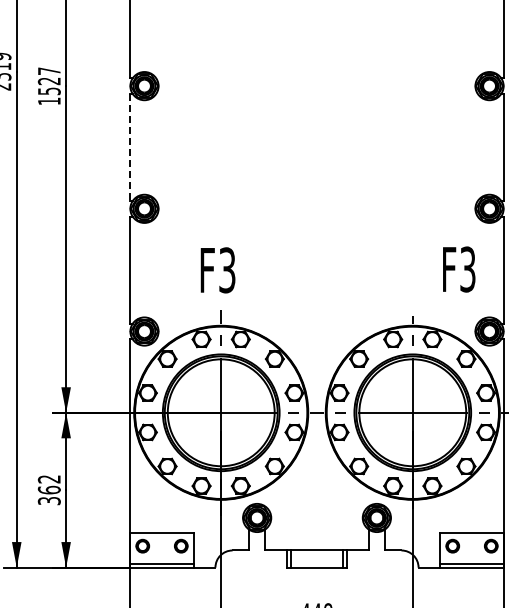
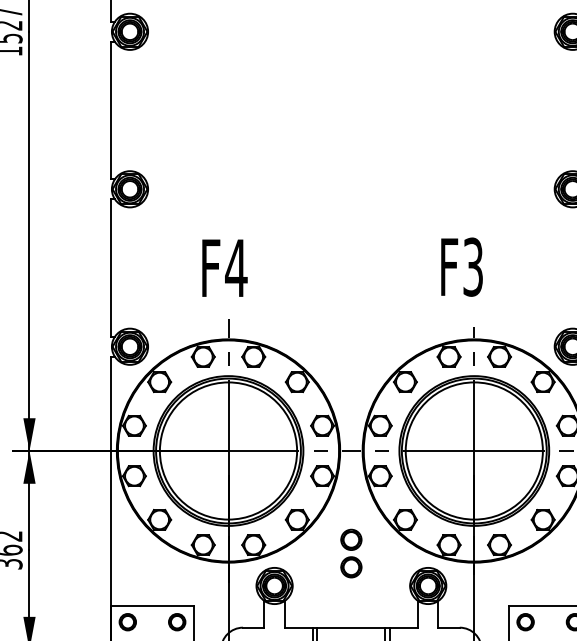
line: (129, 147) -> (110, 110), dashed -> solid
text: (459, 269) -> (462, 267), moved
text: (227, 270) -> (236, 268), F3 -> F4
part: (316, 492) -> (350, 553), added

